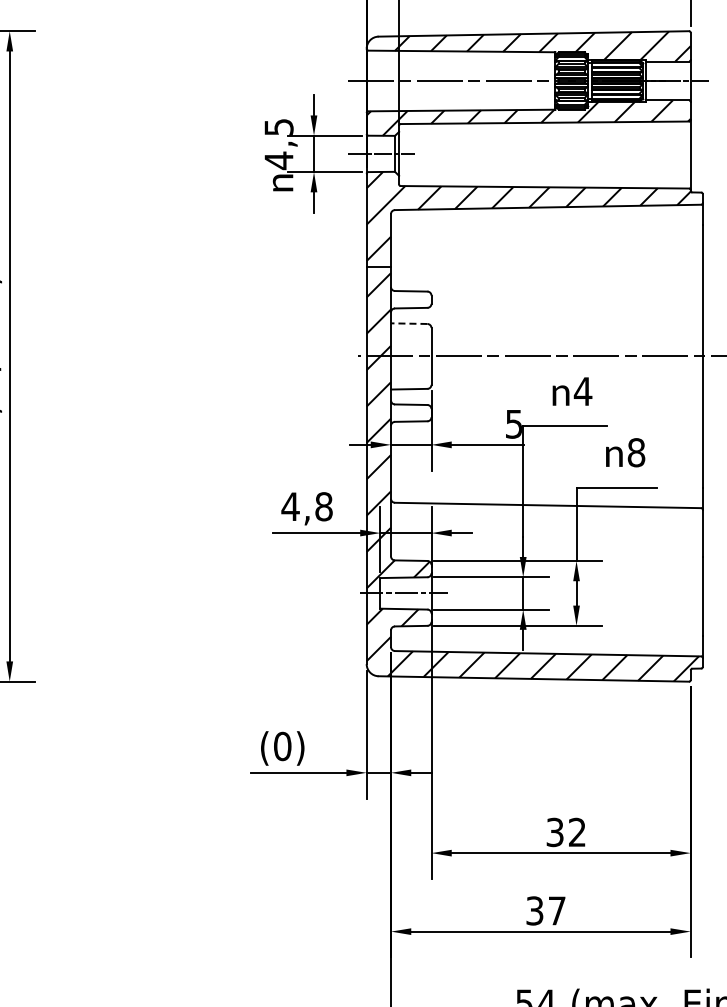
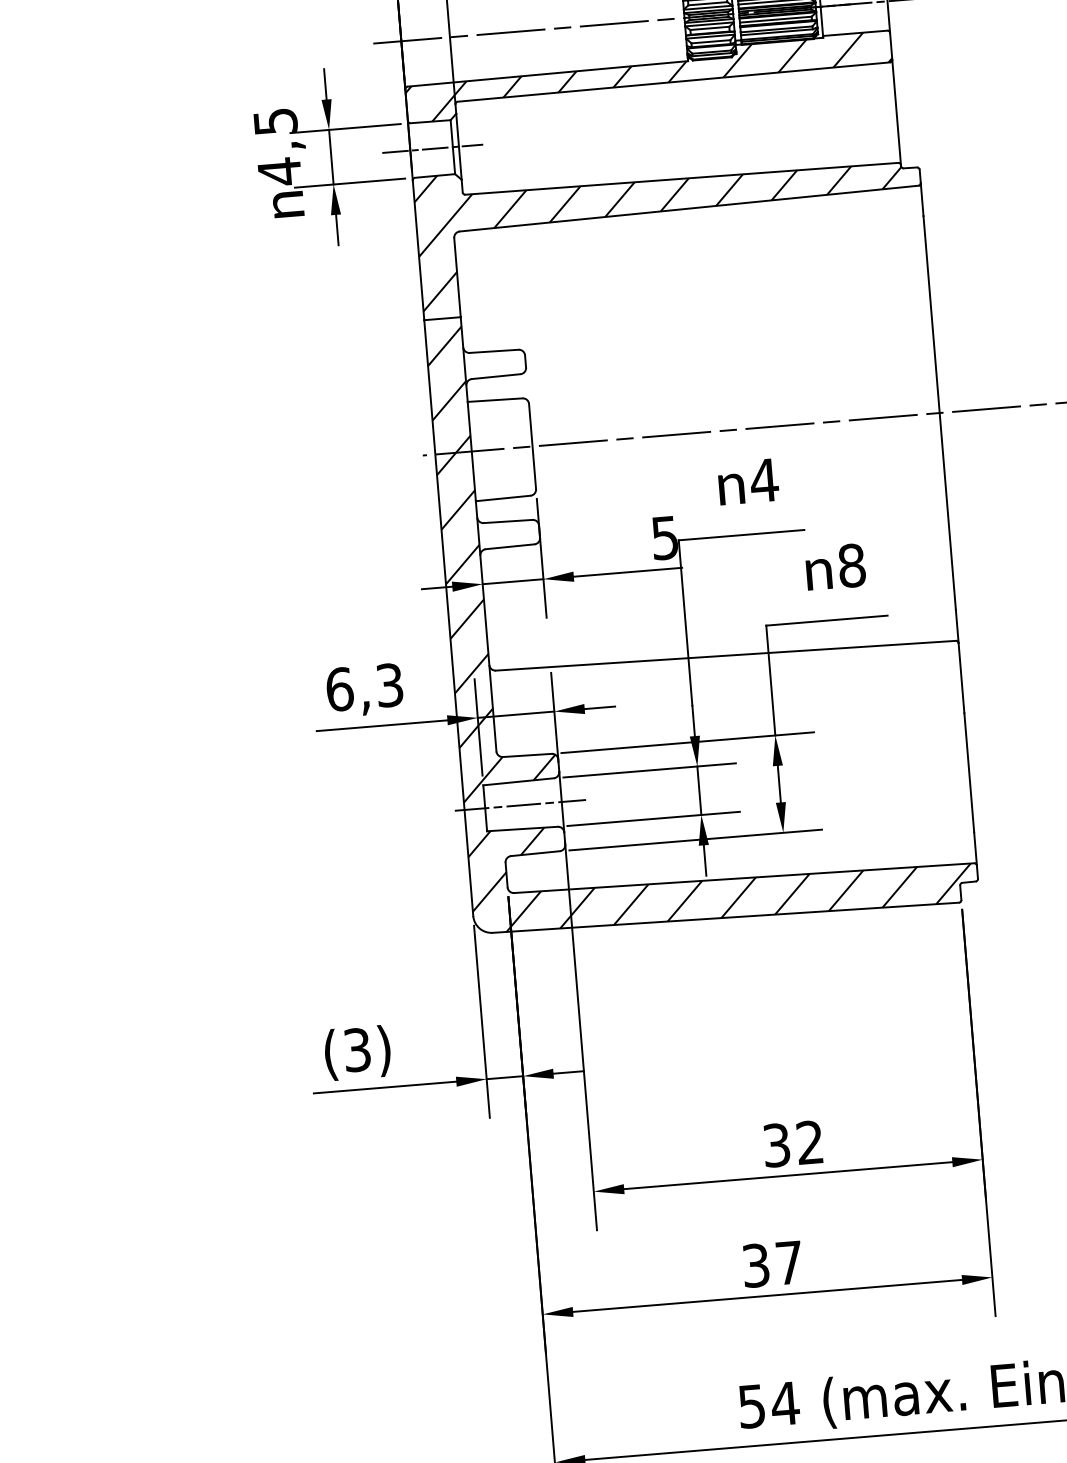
line: (408, 323) -> (493, 399), dashed -> solid
text: (306, 506) -> (363, 687), 4,8 -> 6,3
text: (282, 746) -> (357, 1050), (0) -> (3)

